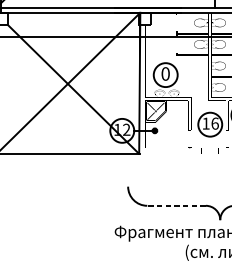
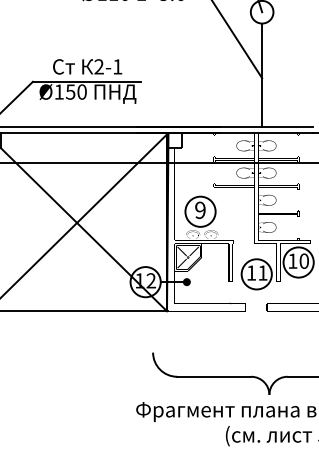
text: (165, 73) -> (200, 209), 0 -> 9
text: (214, 123) -> (262, 272), 16 -> 11
line: (175, 205) -> (213, 376), dashed -> solid

